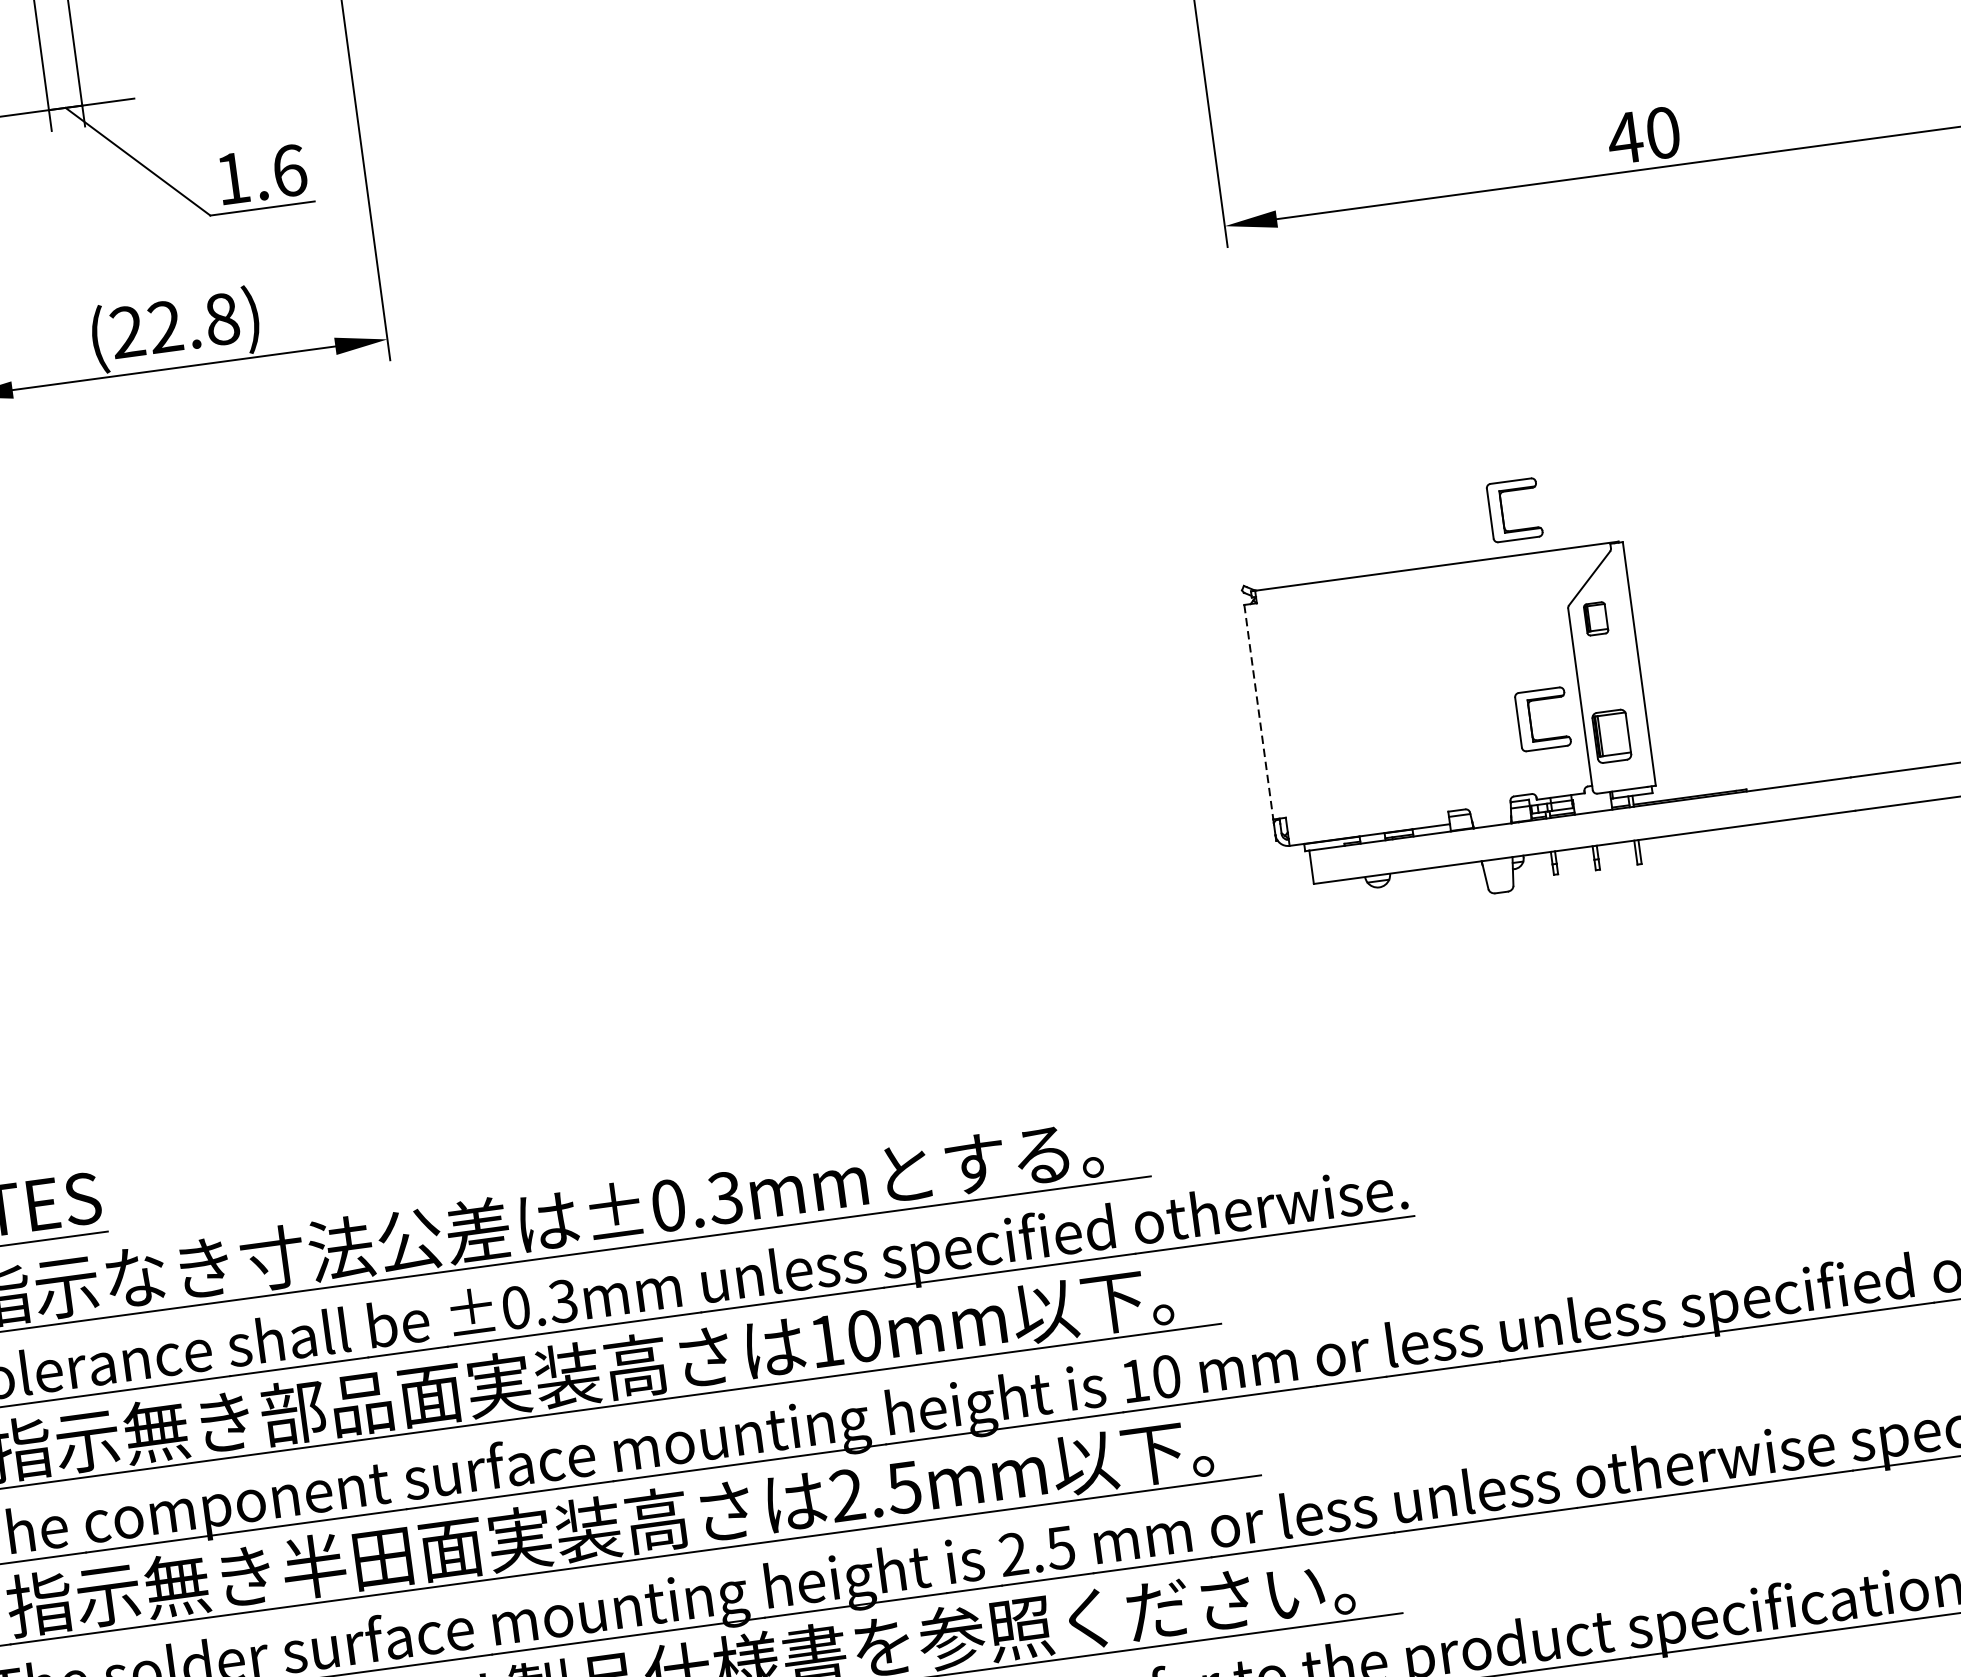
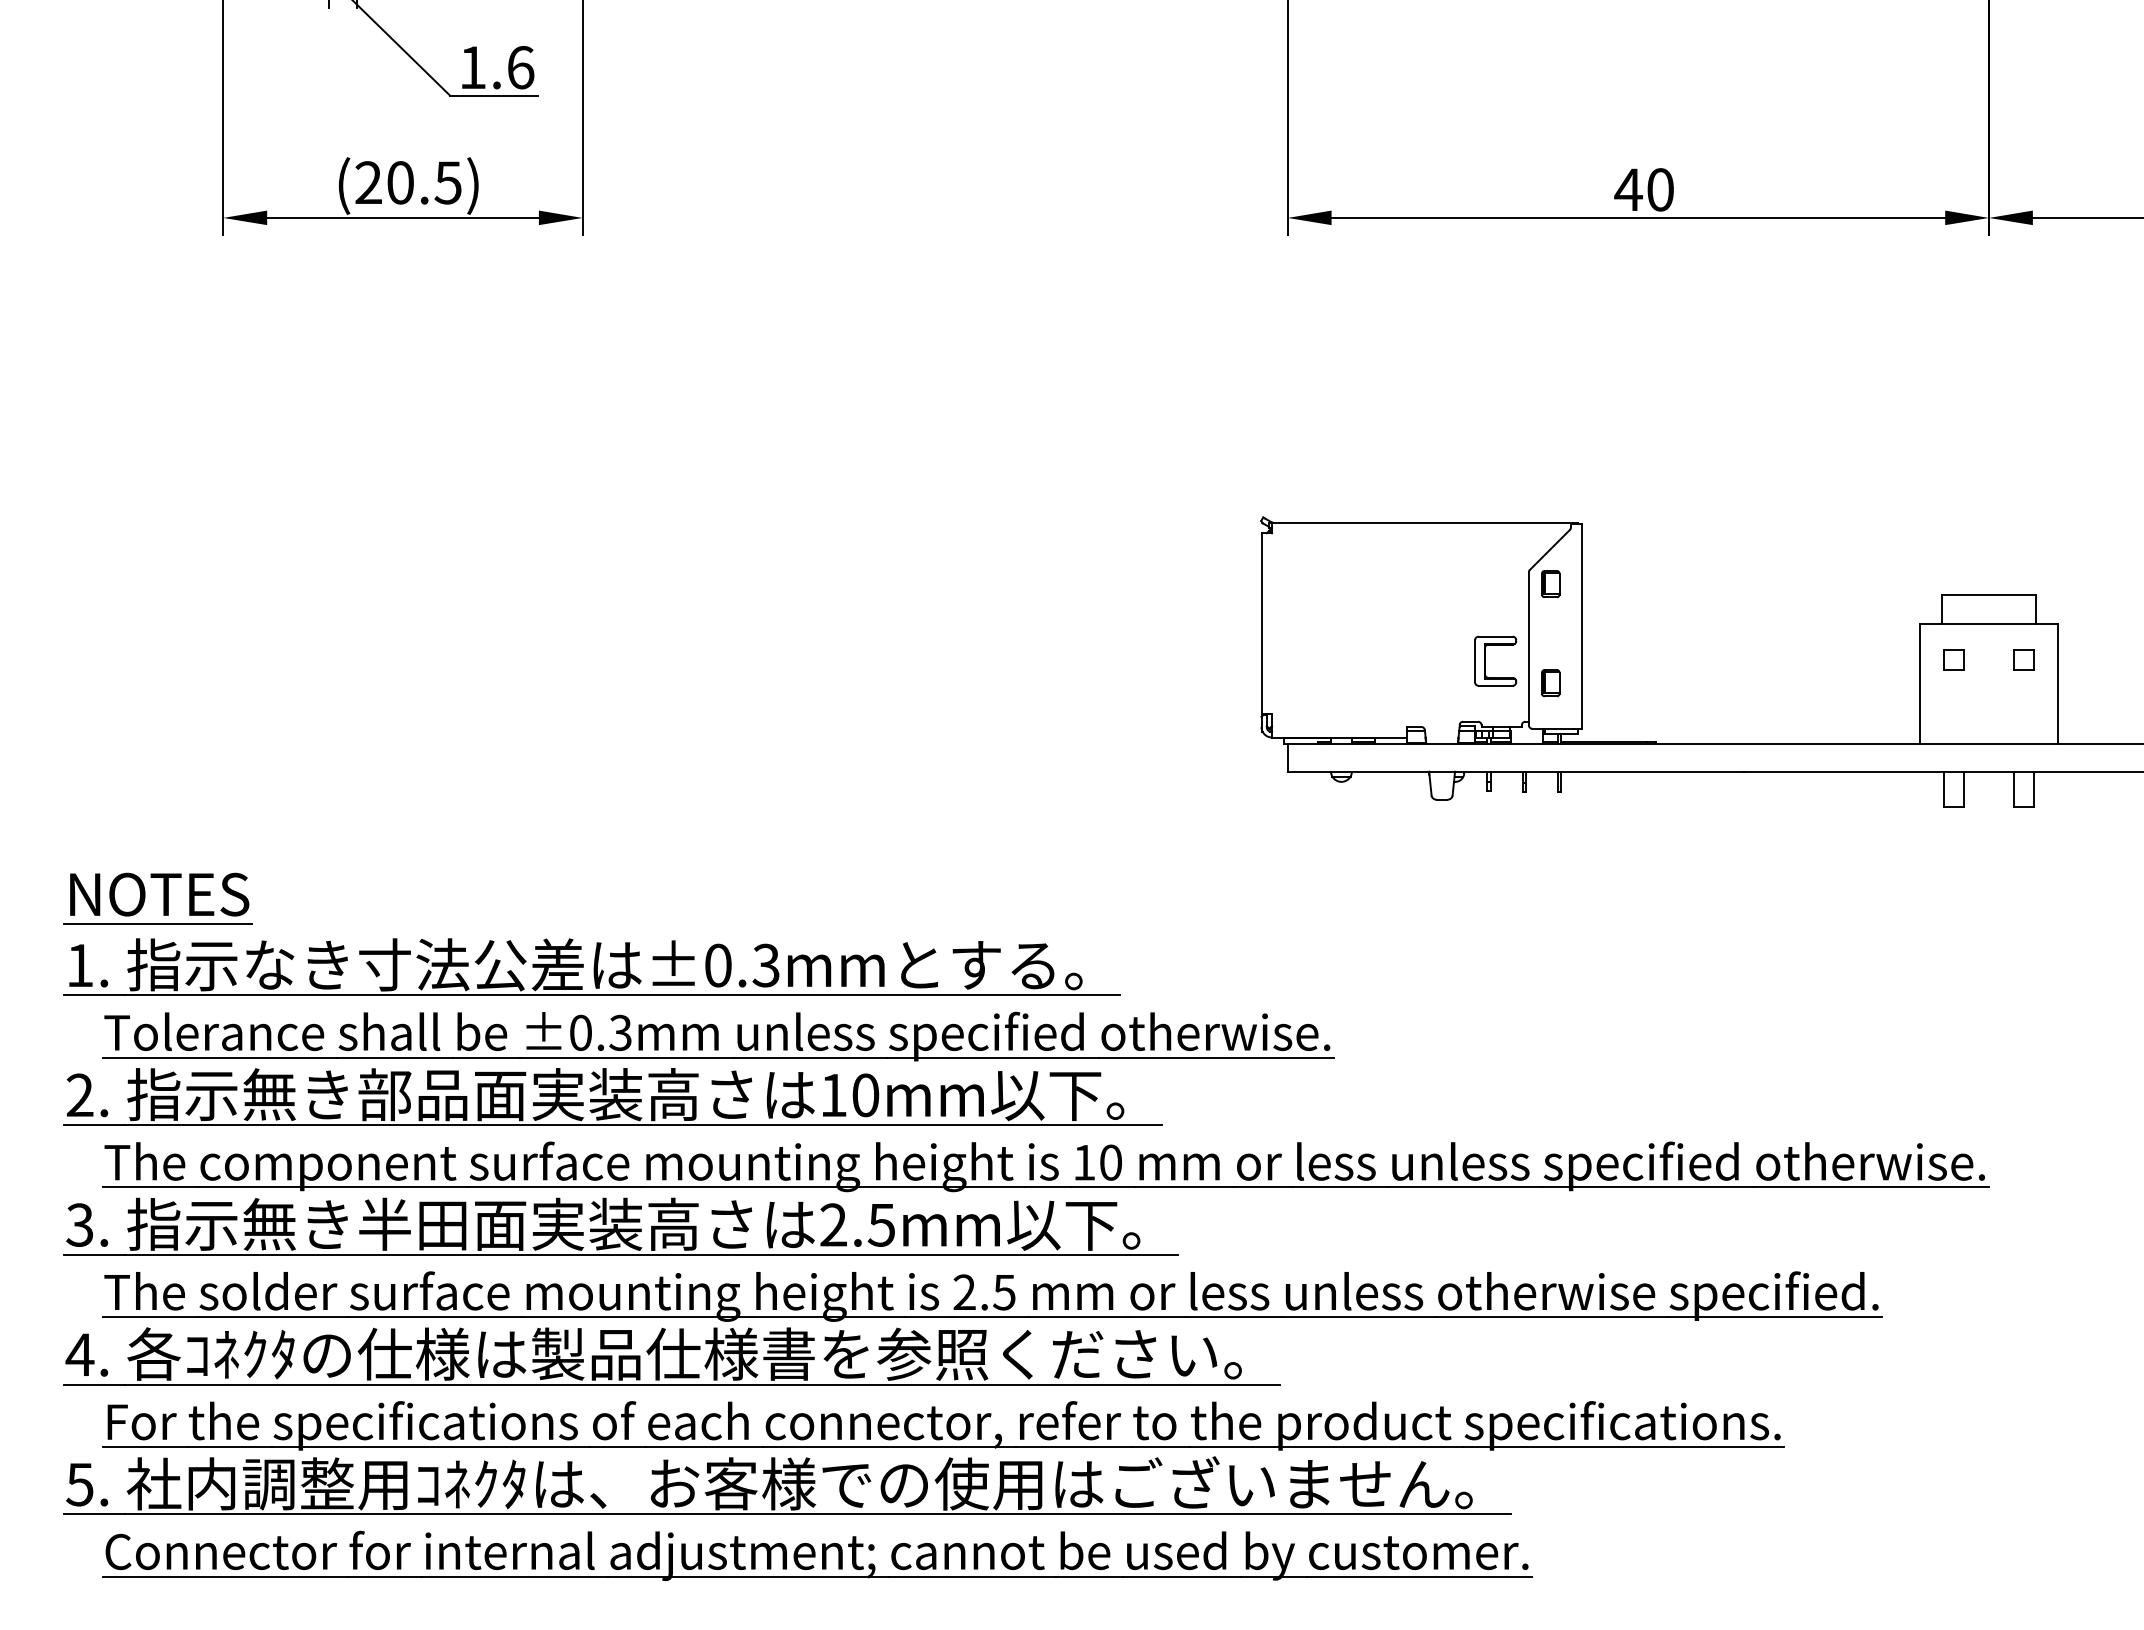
text: (193, 322) -> (424, 182), (22.8) -> (20.5)
part: (1502, 511) -> (1485, 484), removed
line: (1258, 713) -> (1261, 624), dashed -> solid
part: (1611, 736) -> (1550, 683), size x0.62

